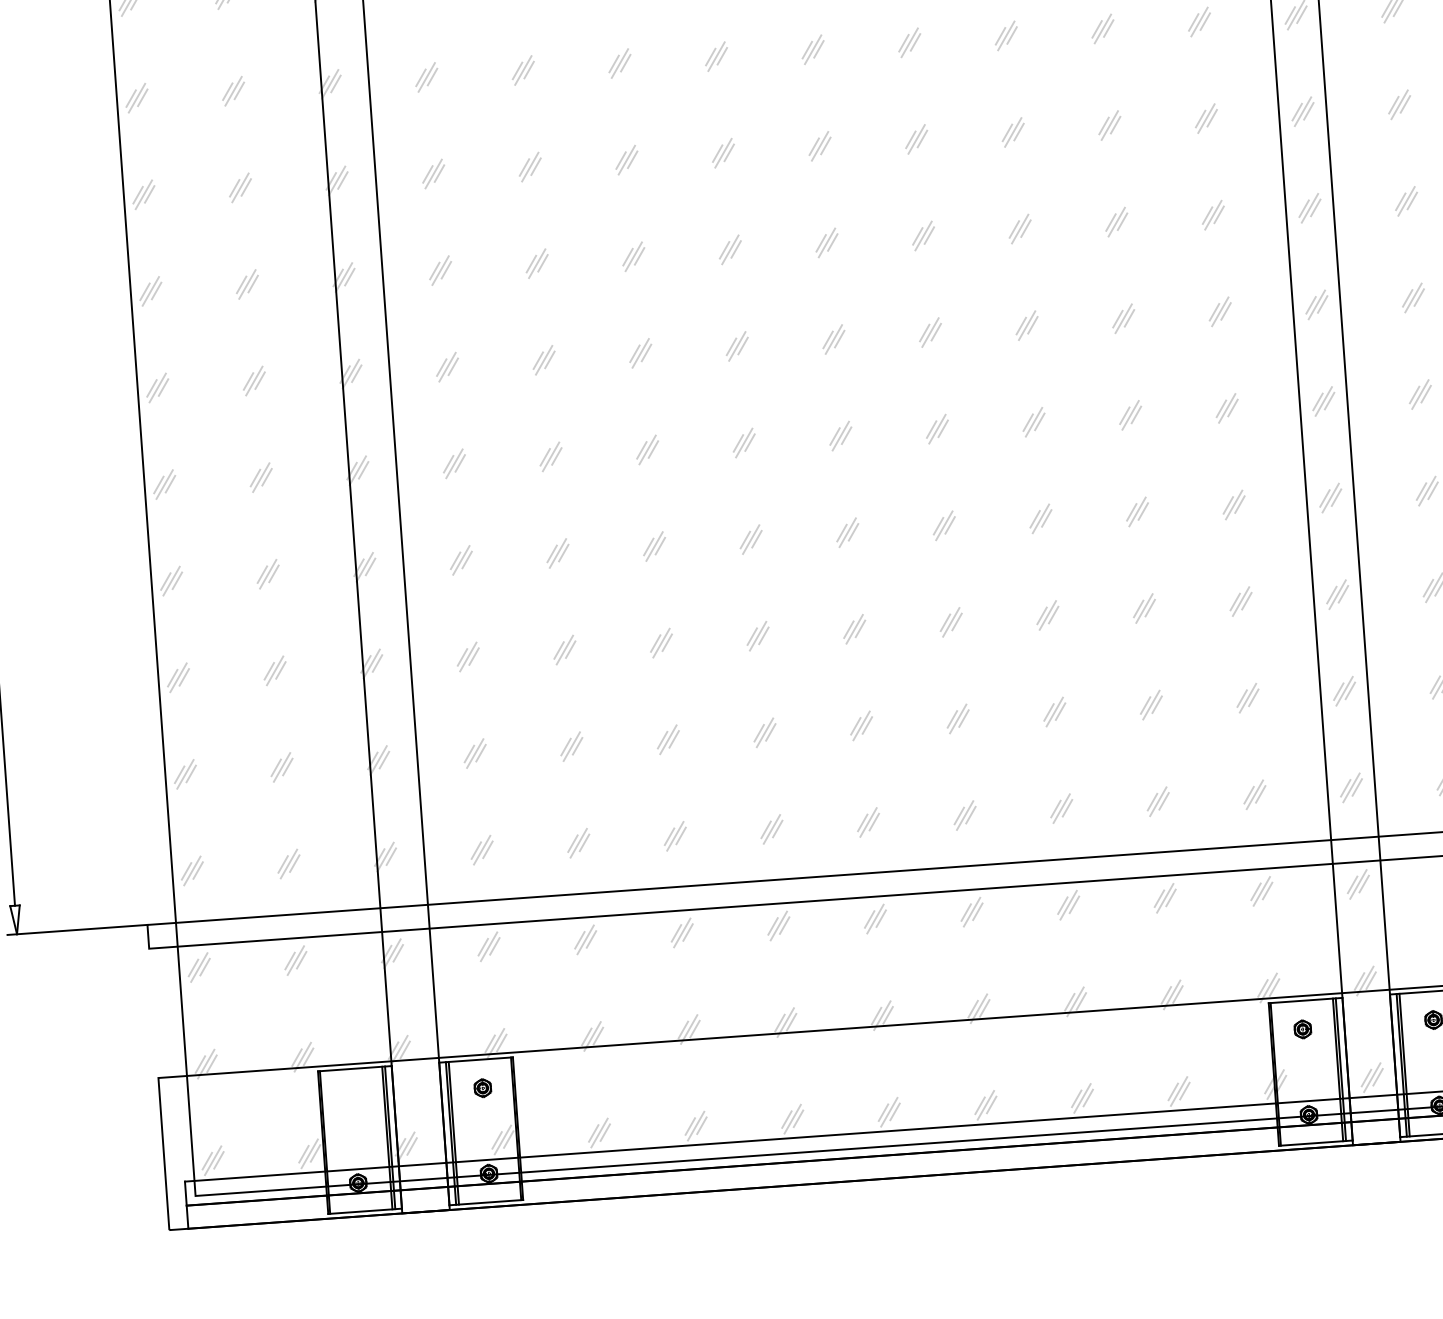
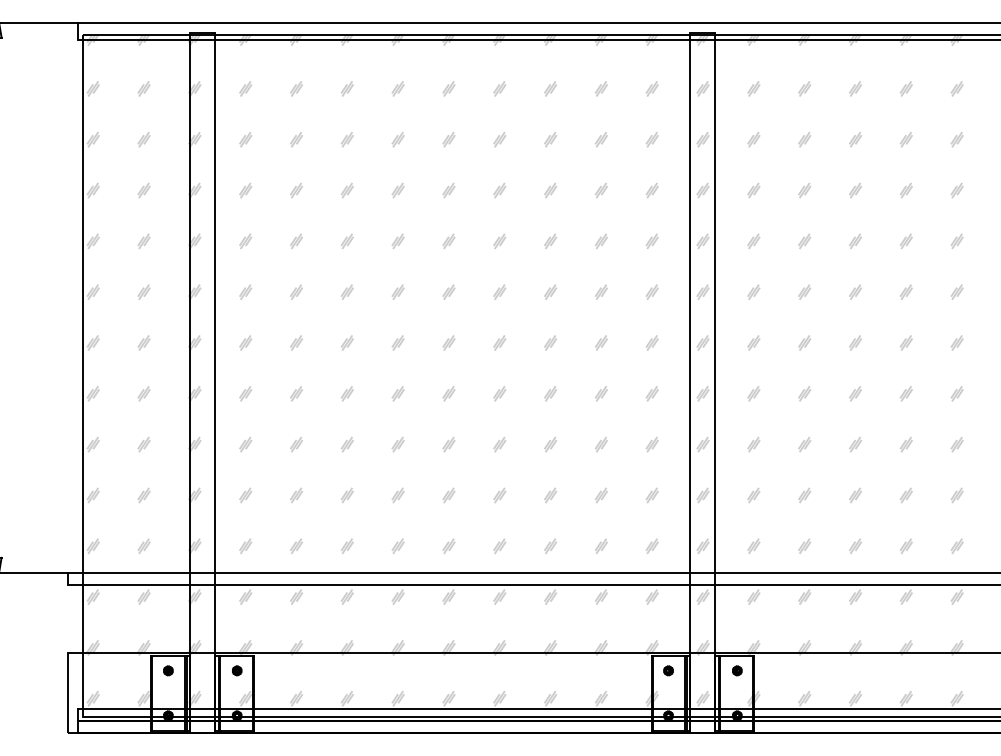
part: (352, 1096) -> (168, 670), added

